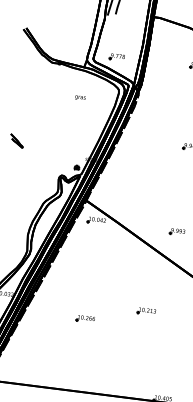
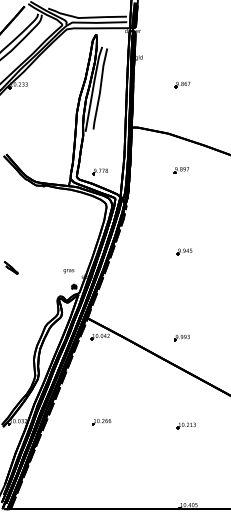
text: (79, 98) -> (68, 271), moved
part: (145, 310) -> (185, 425), moved
part: (85, 319) -> (101, 422), moved

